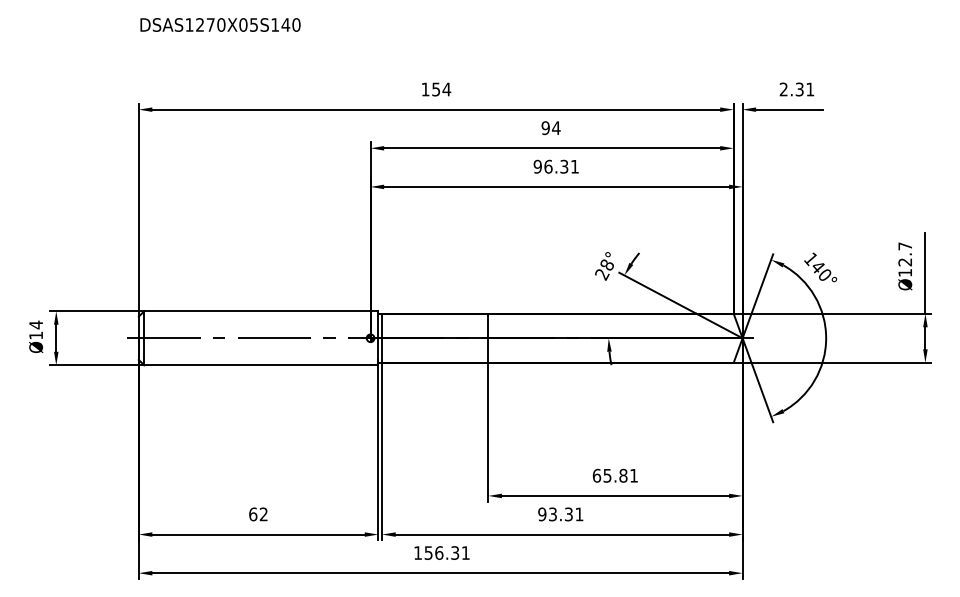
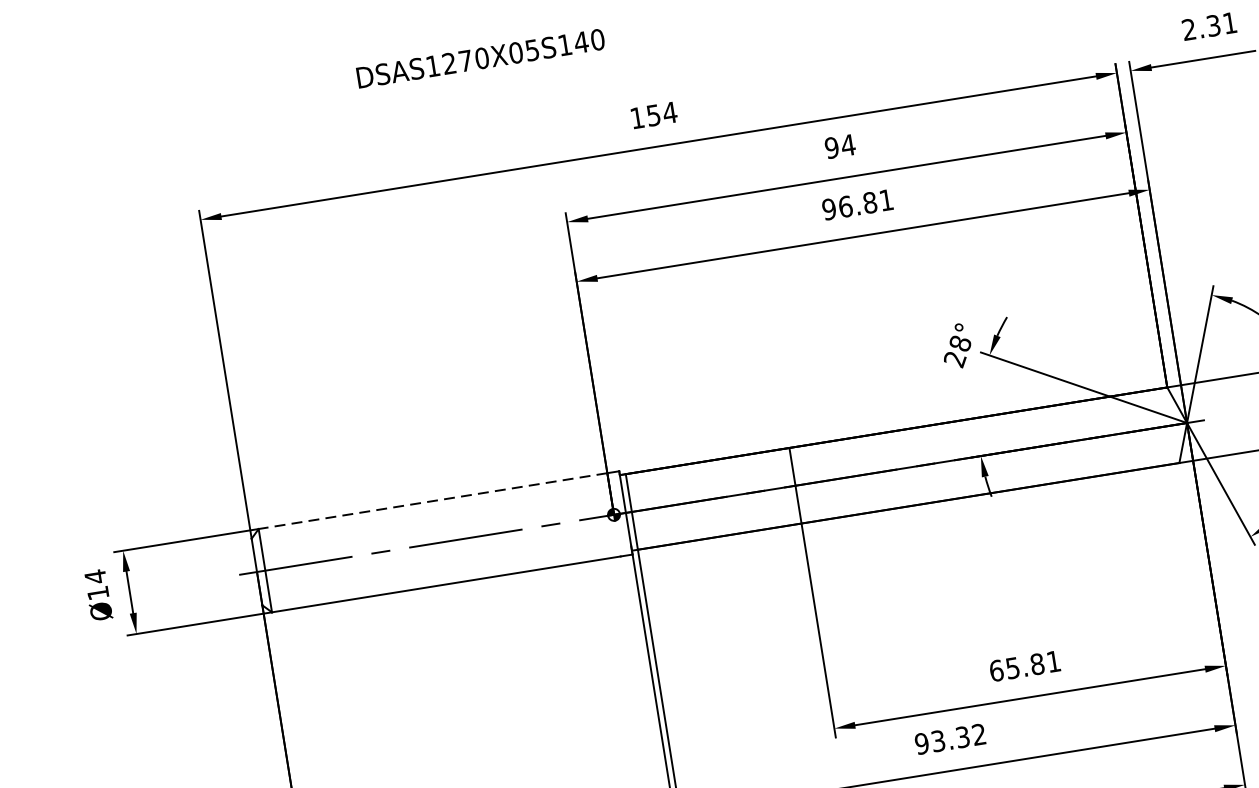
text: (220, 24) -> (480, 57), moved
text: (564, 166) -> (870, 202), 96.31 -> 96.81
line: (256, 311) -> (431, 501), solid -> dashed
text: (579, 514) -> (979, 734), 93.31 -> 93.32

